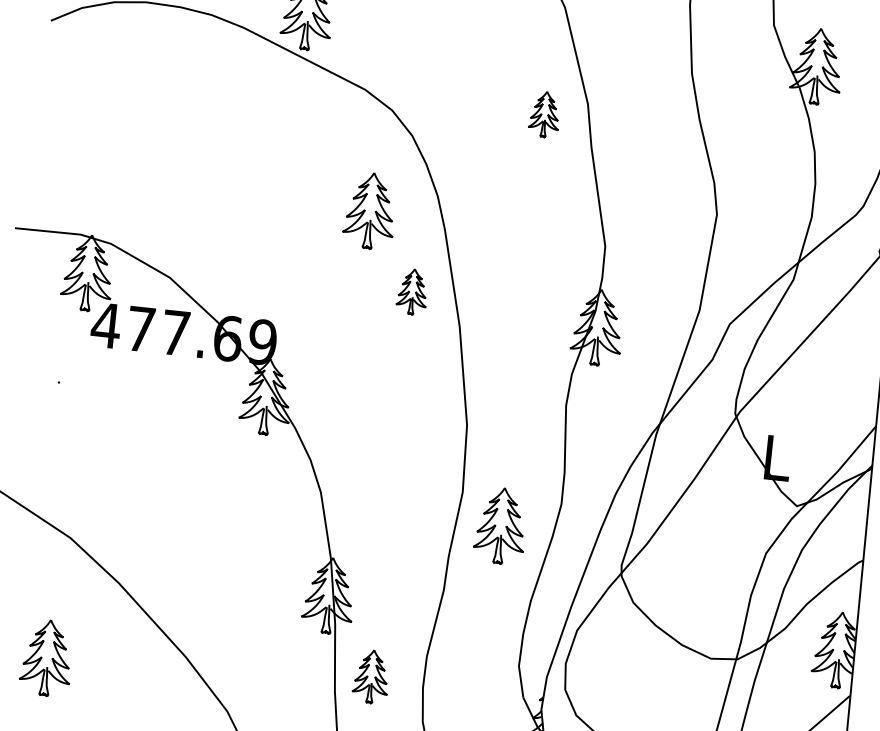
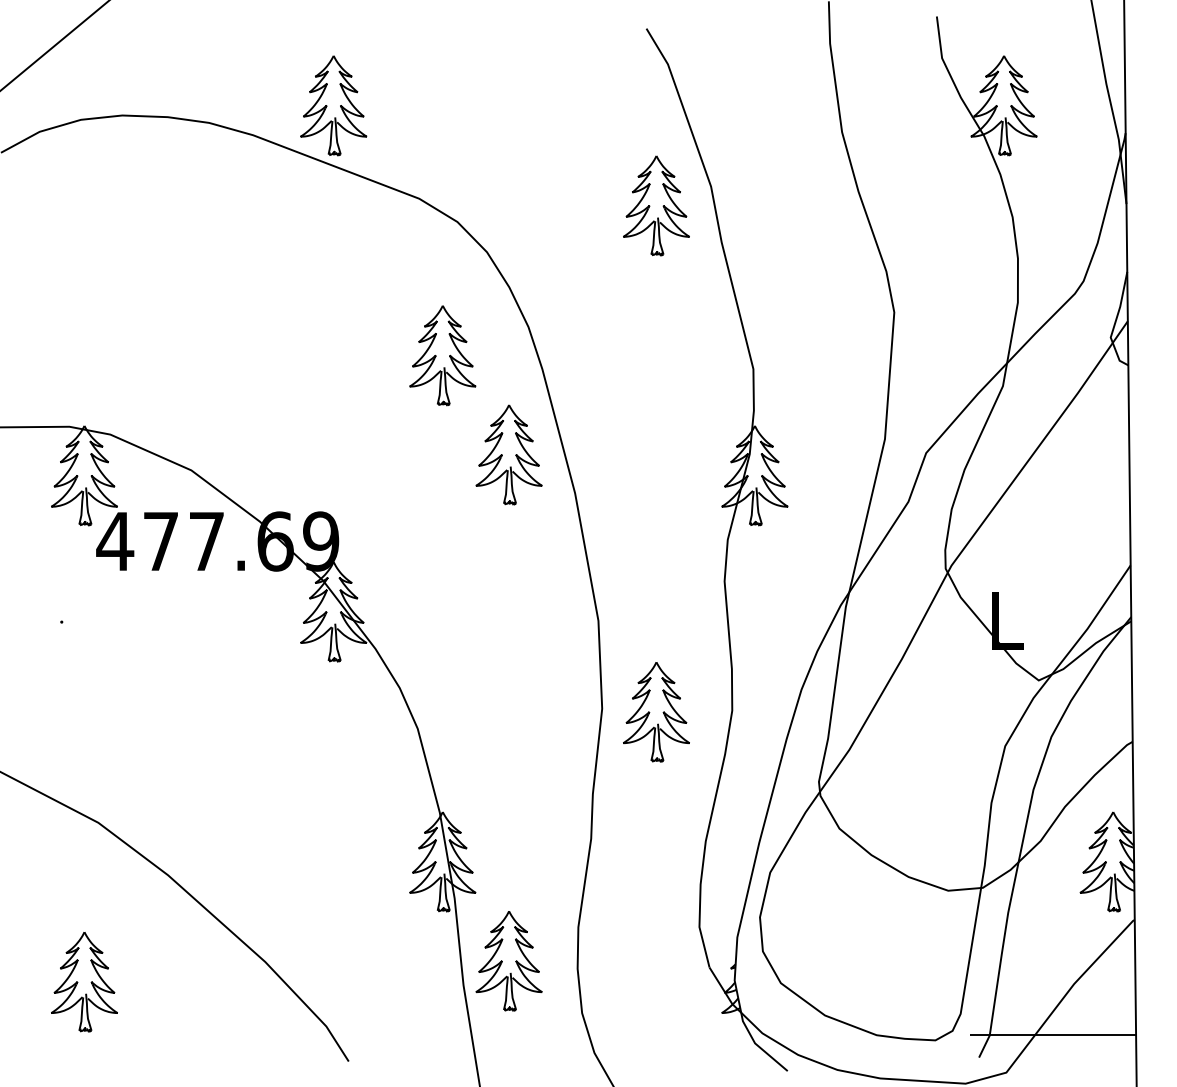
part: (544, 114) -> (656, 205), size x1.67
part: (412, 291) -> (508, 454), size x1.67
part: (500, 526) -> (656, 712), moved
part: (371, 676) -> (508, 961), size x1.43

